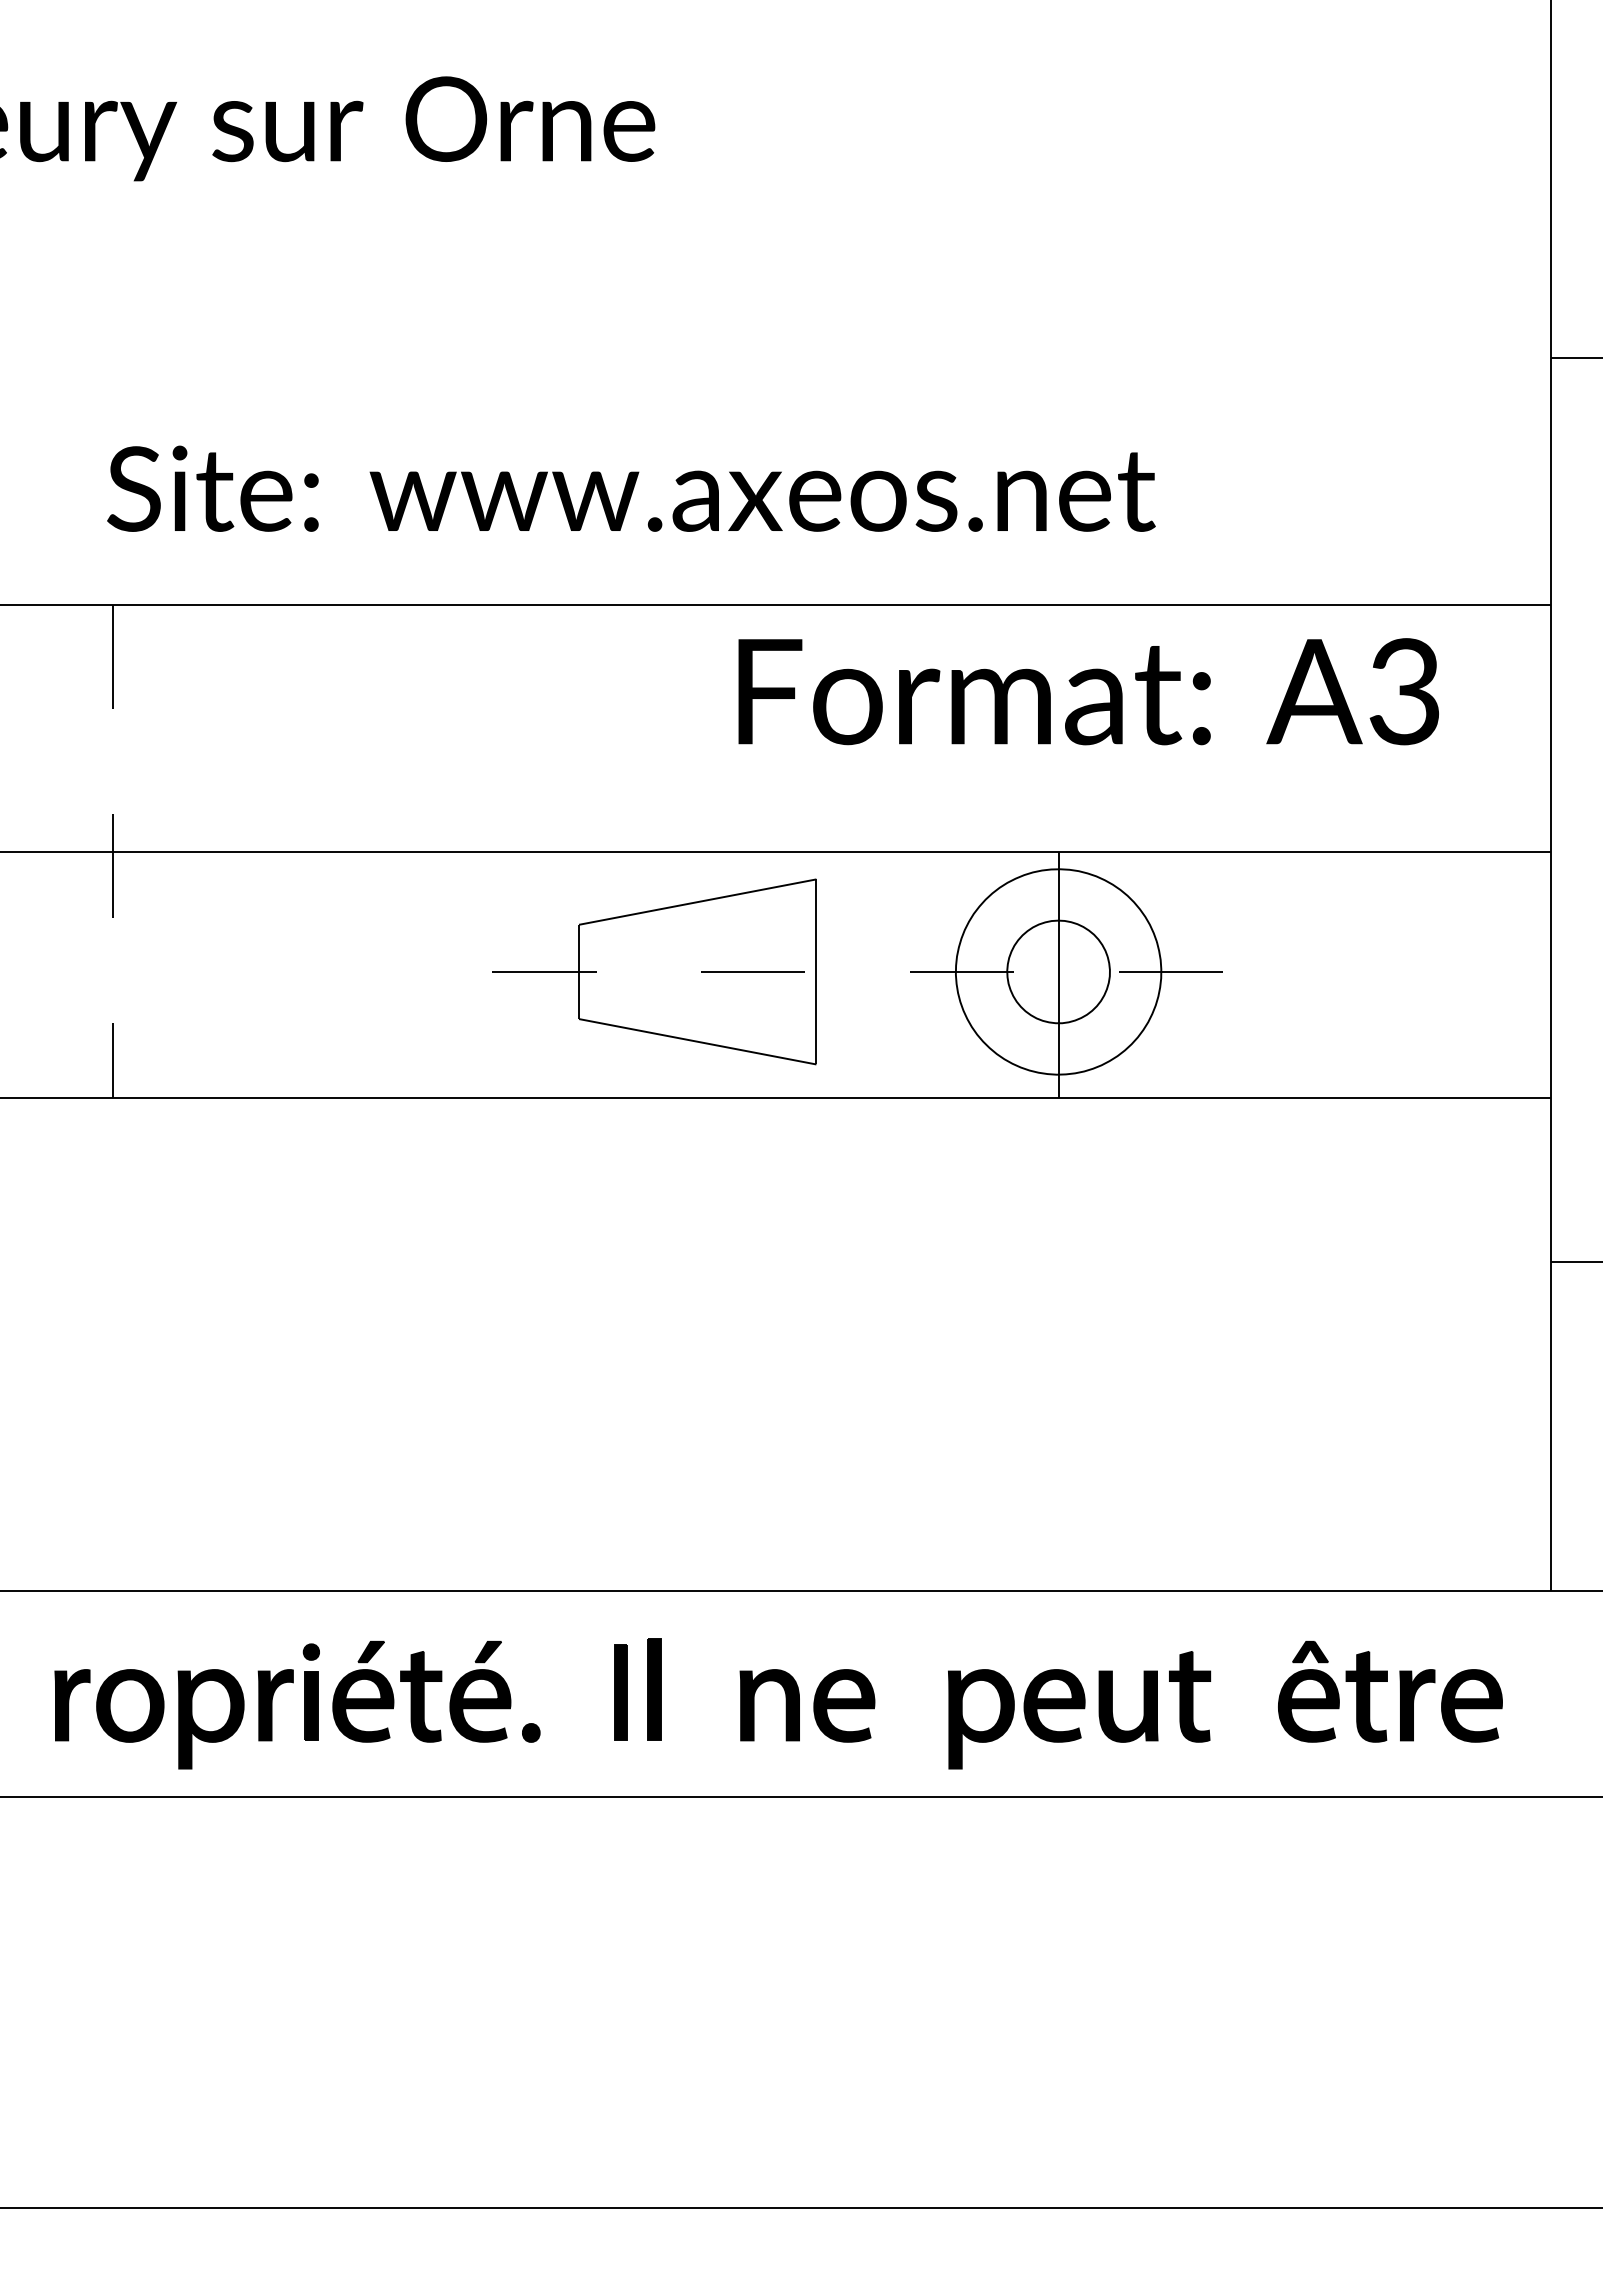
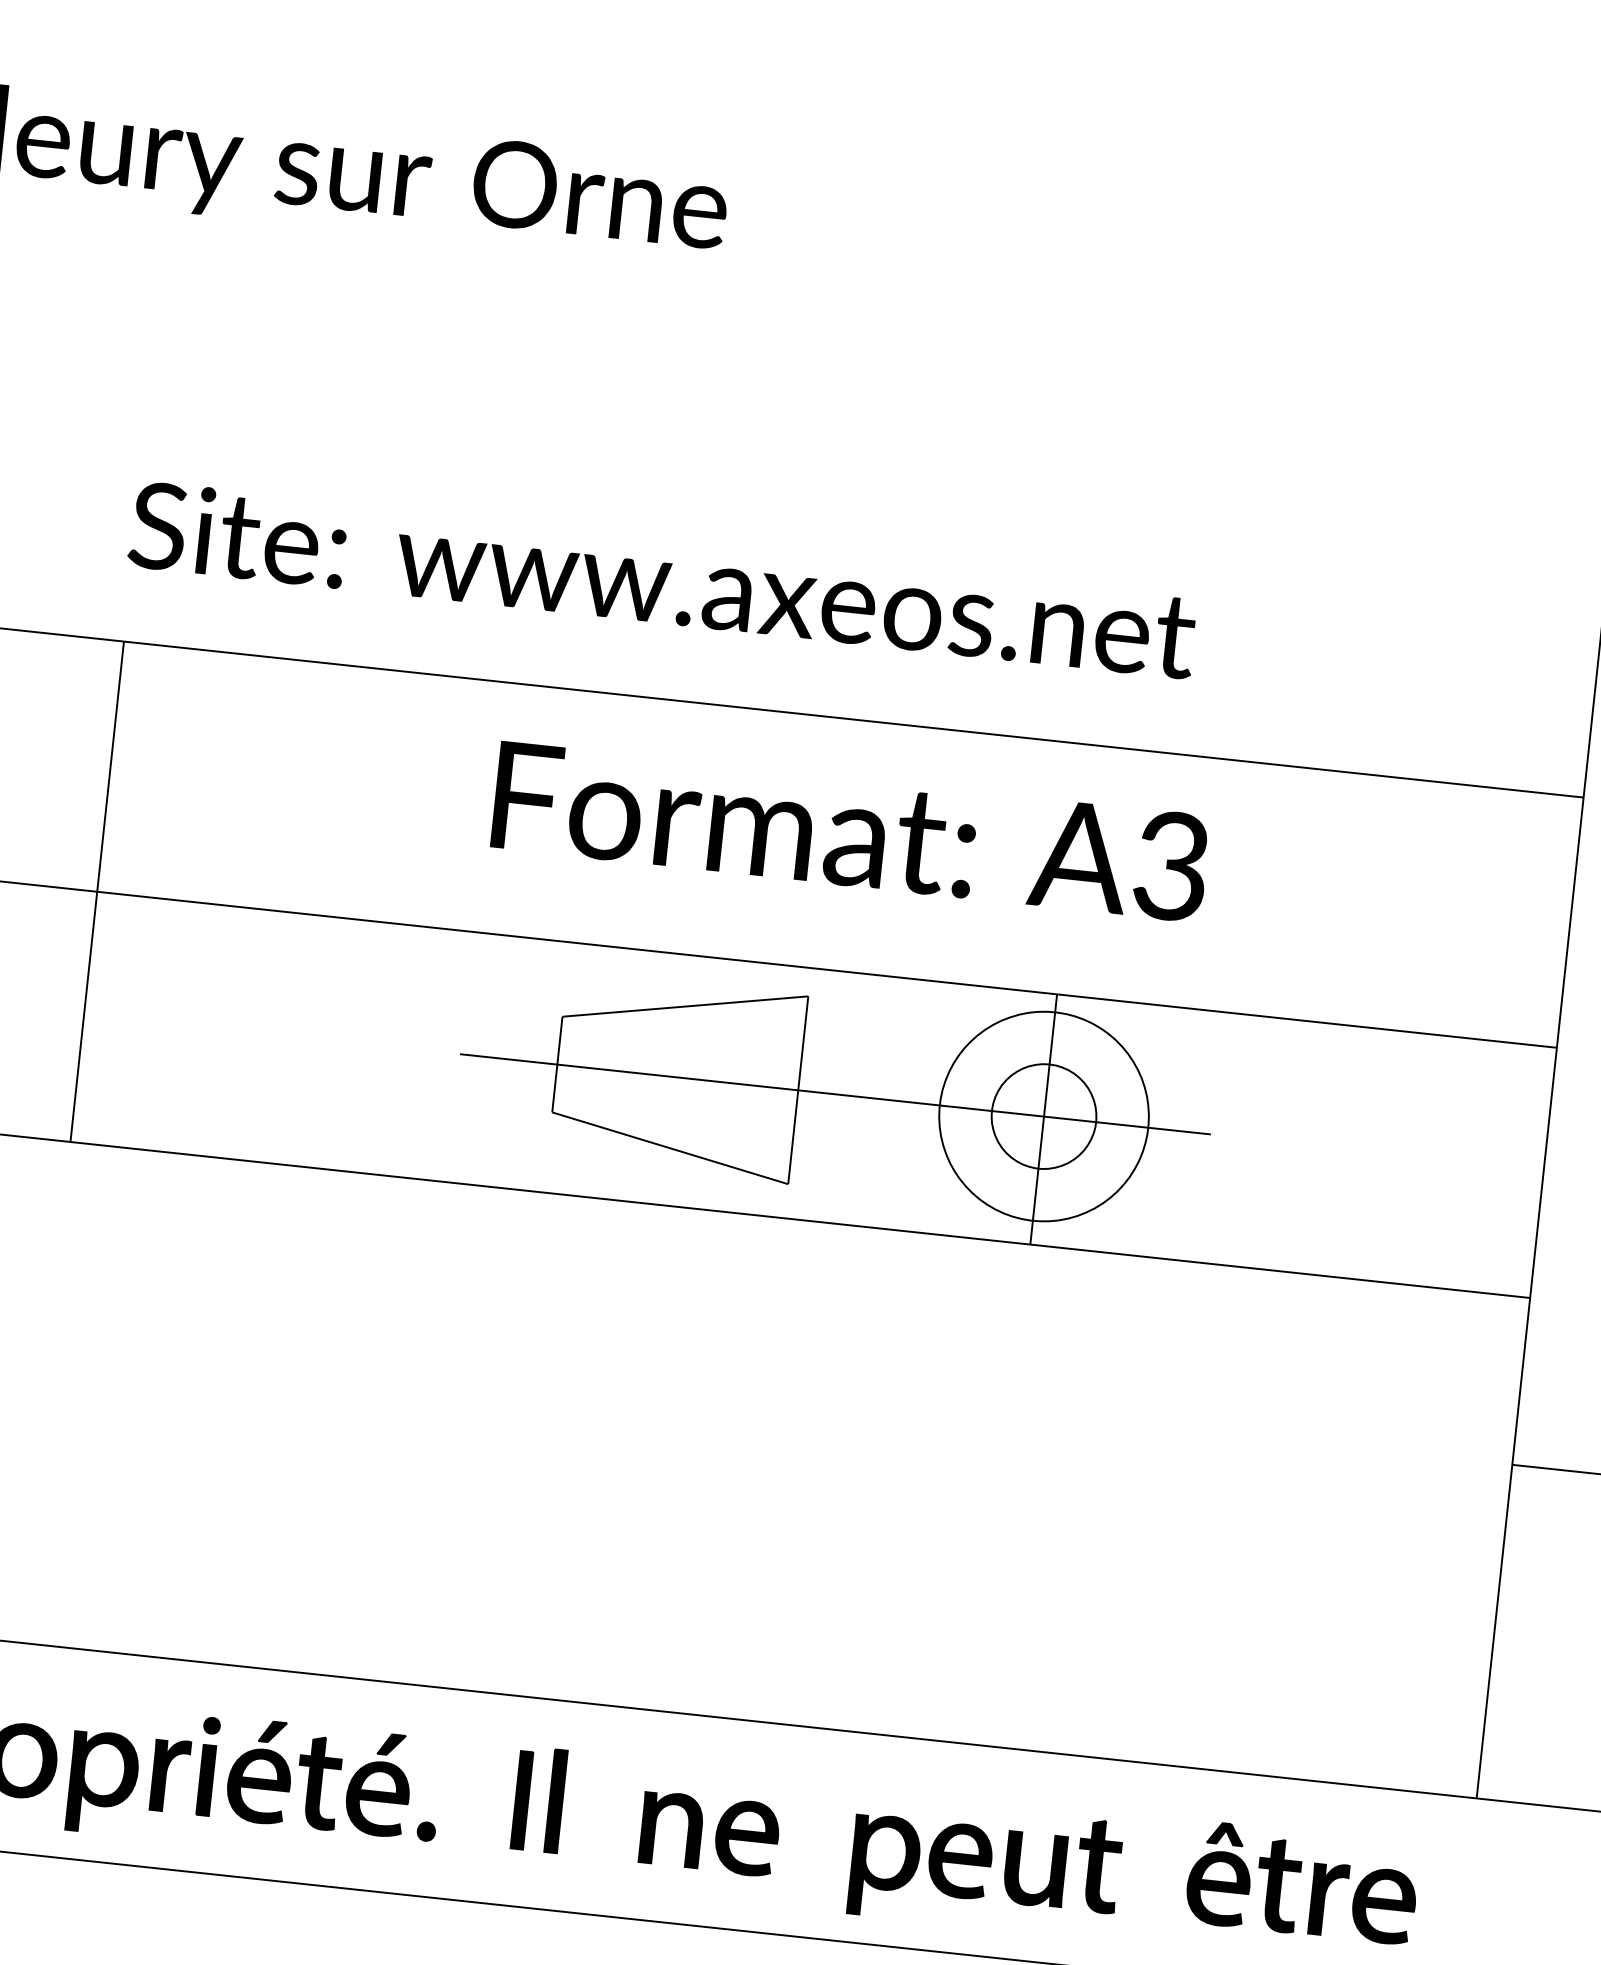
text: (1088, 691) -> (850, 831), moved
line: (112, 851) -> (96, 891), dashed -> solid
line: (853, 971) -> (835, 1093), dashed -> solid

